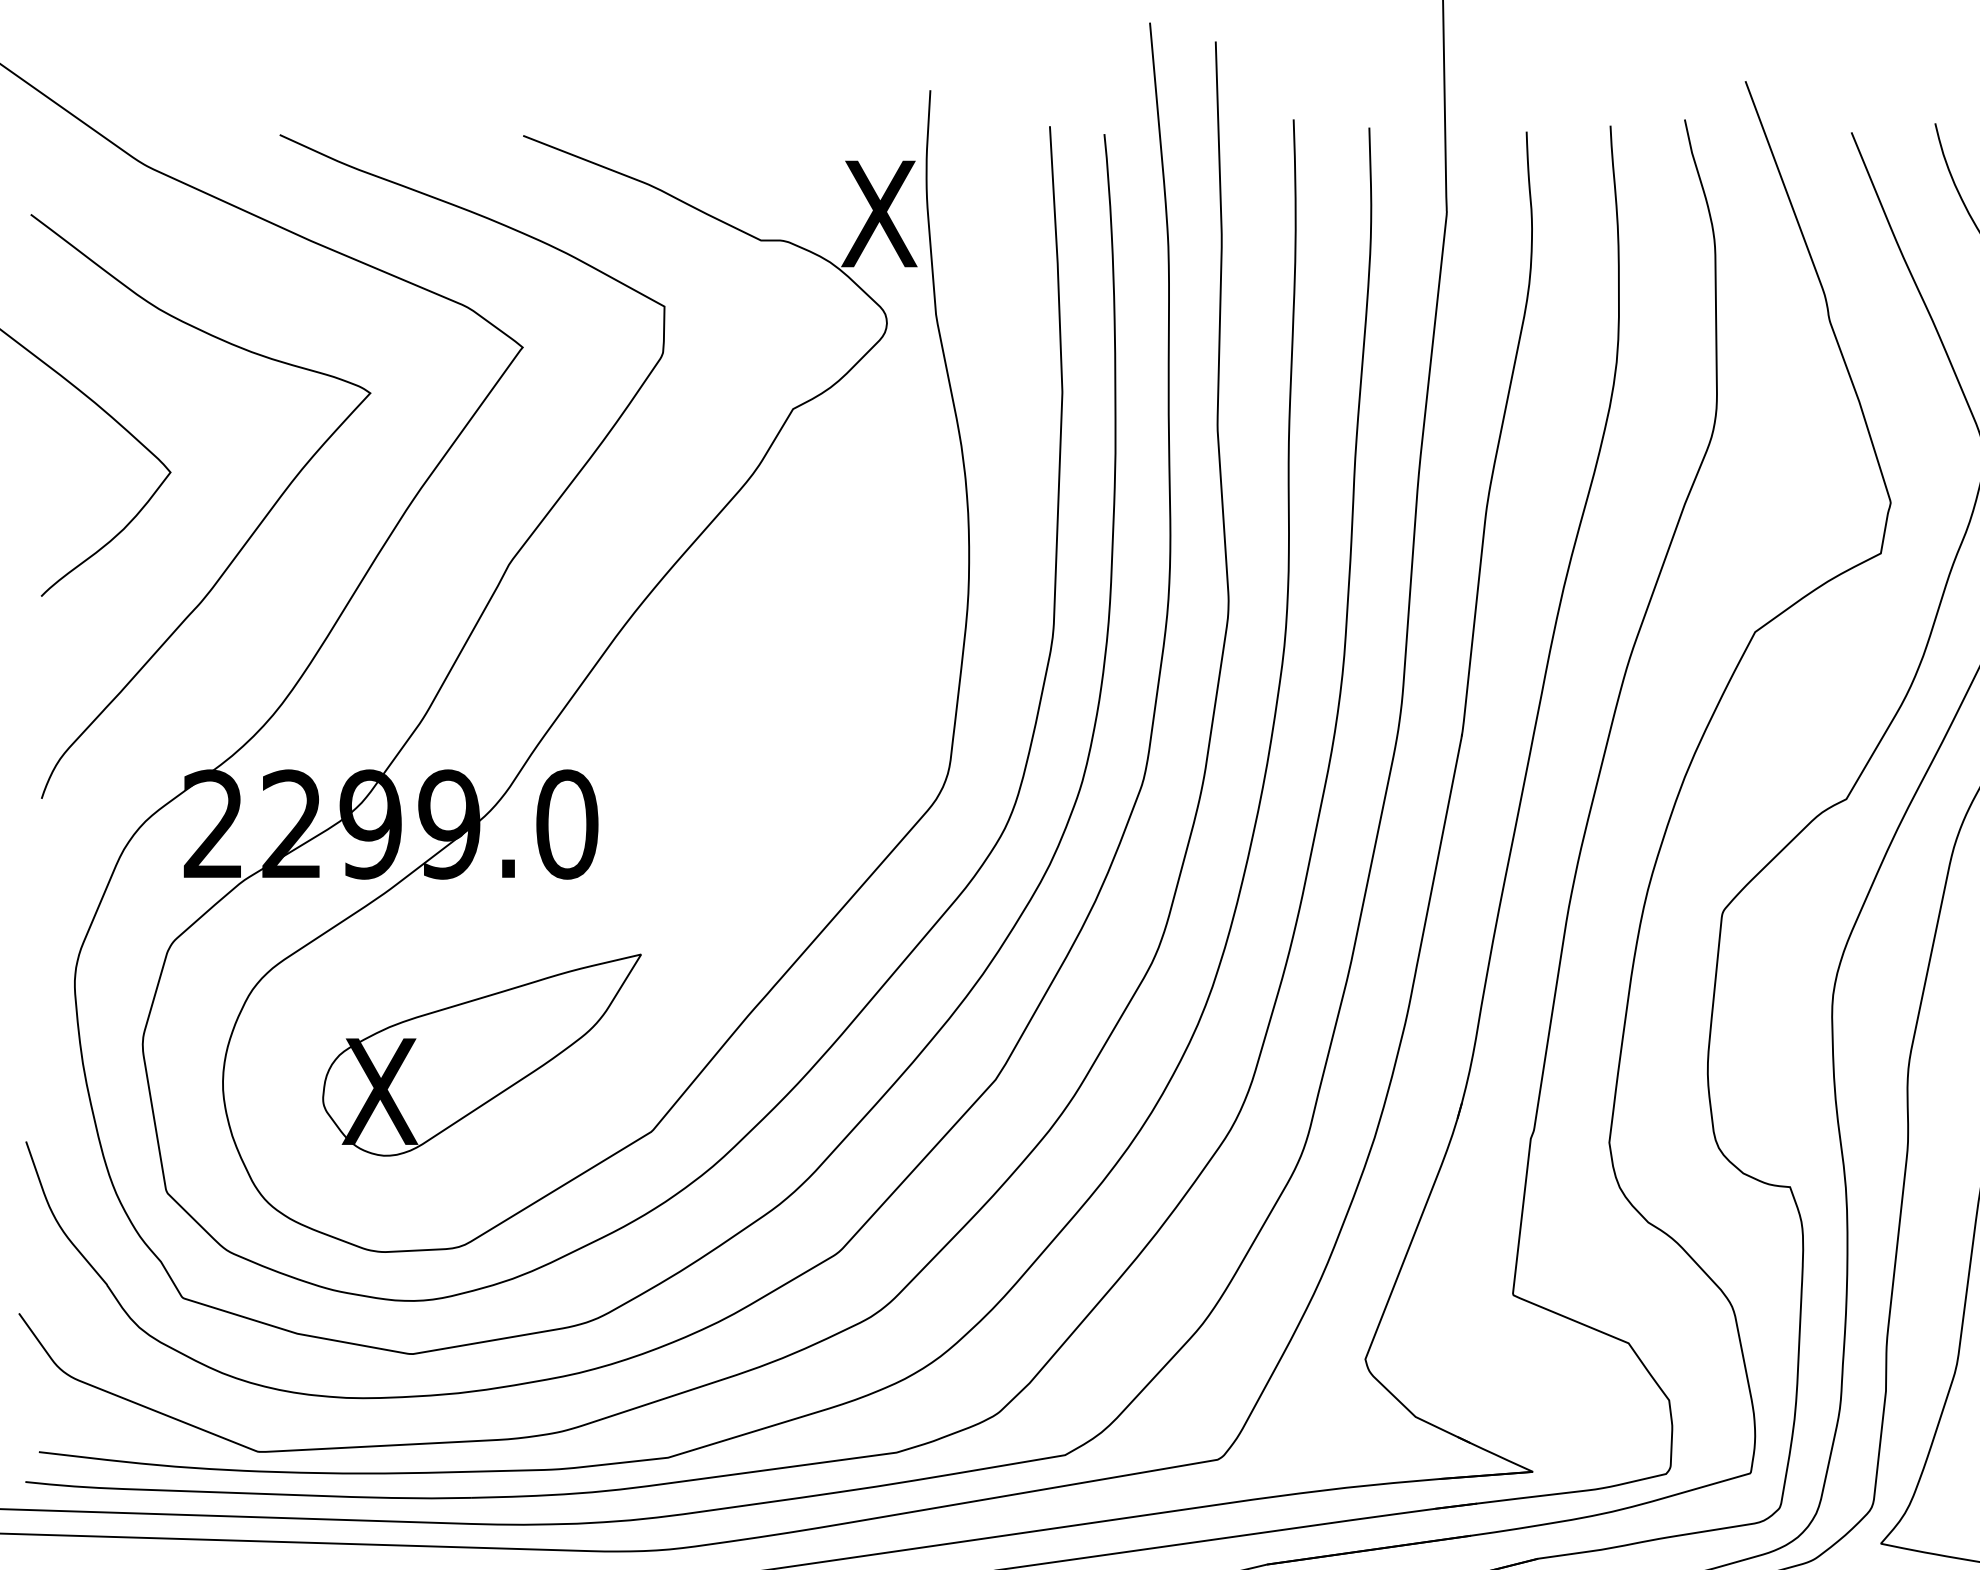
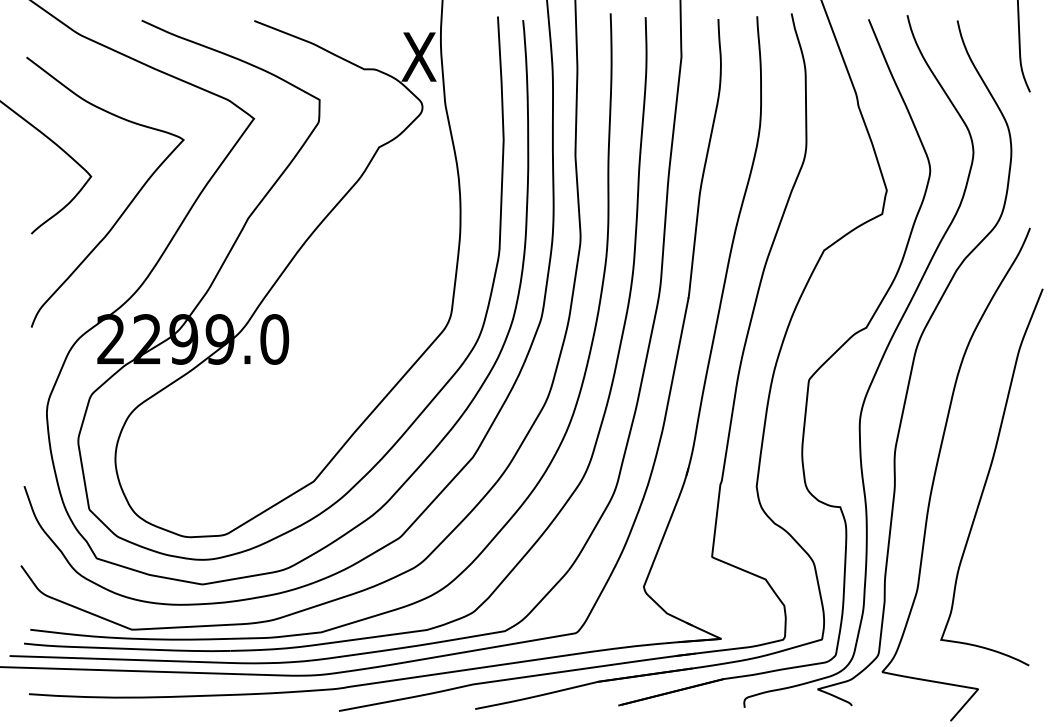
part: (480, 1053) -> (234, 445), removed

